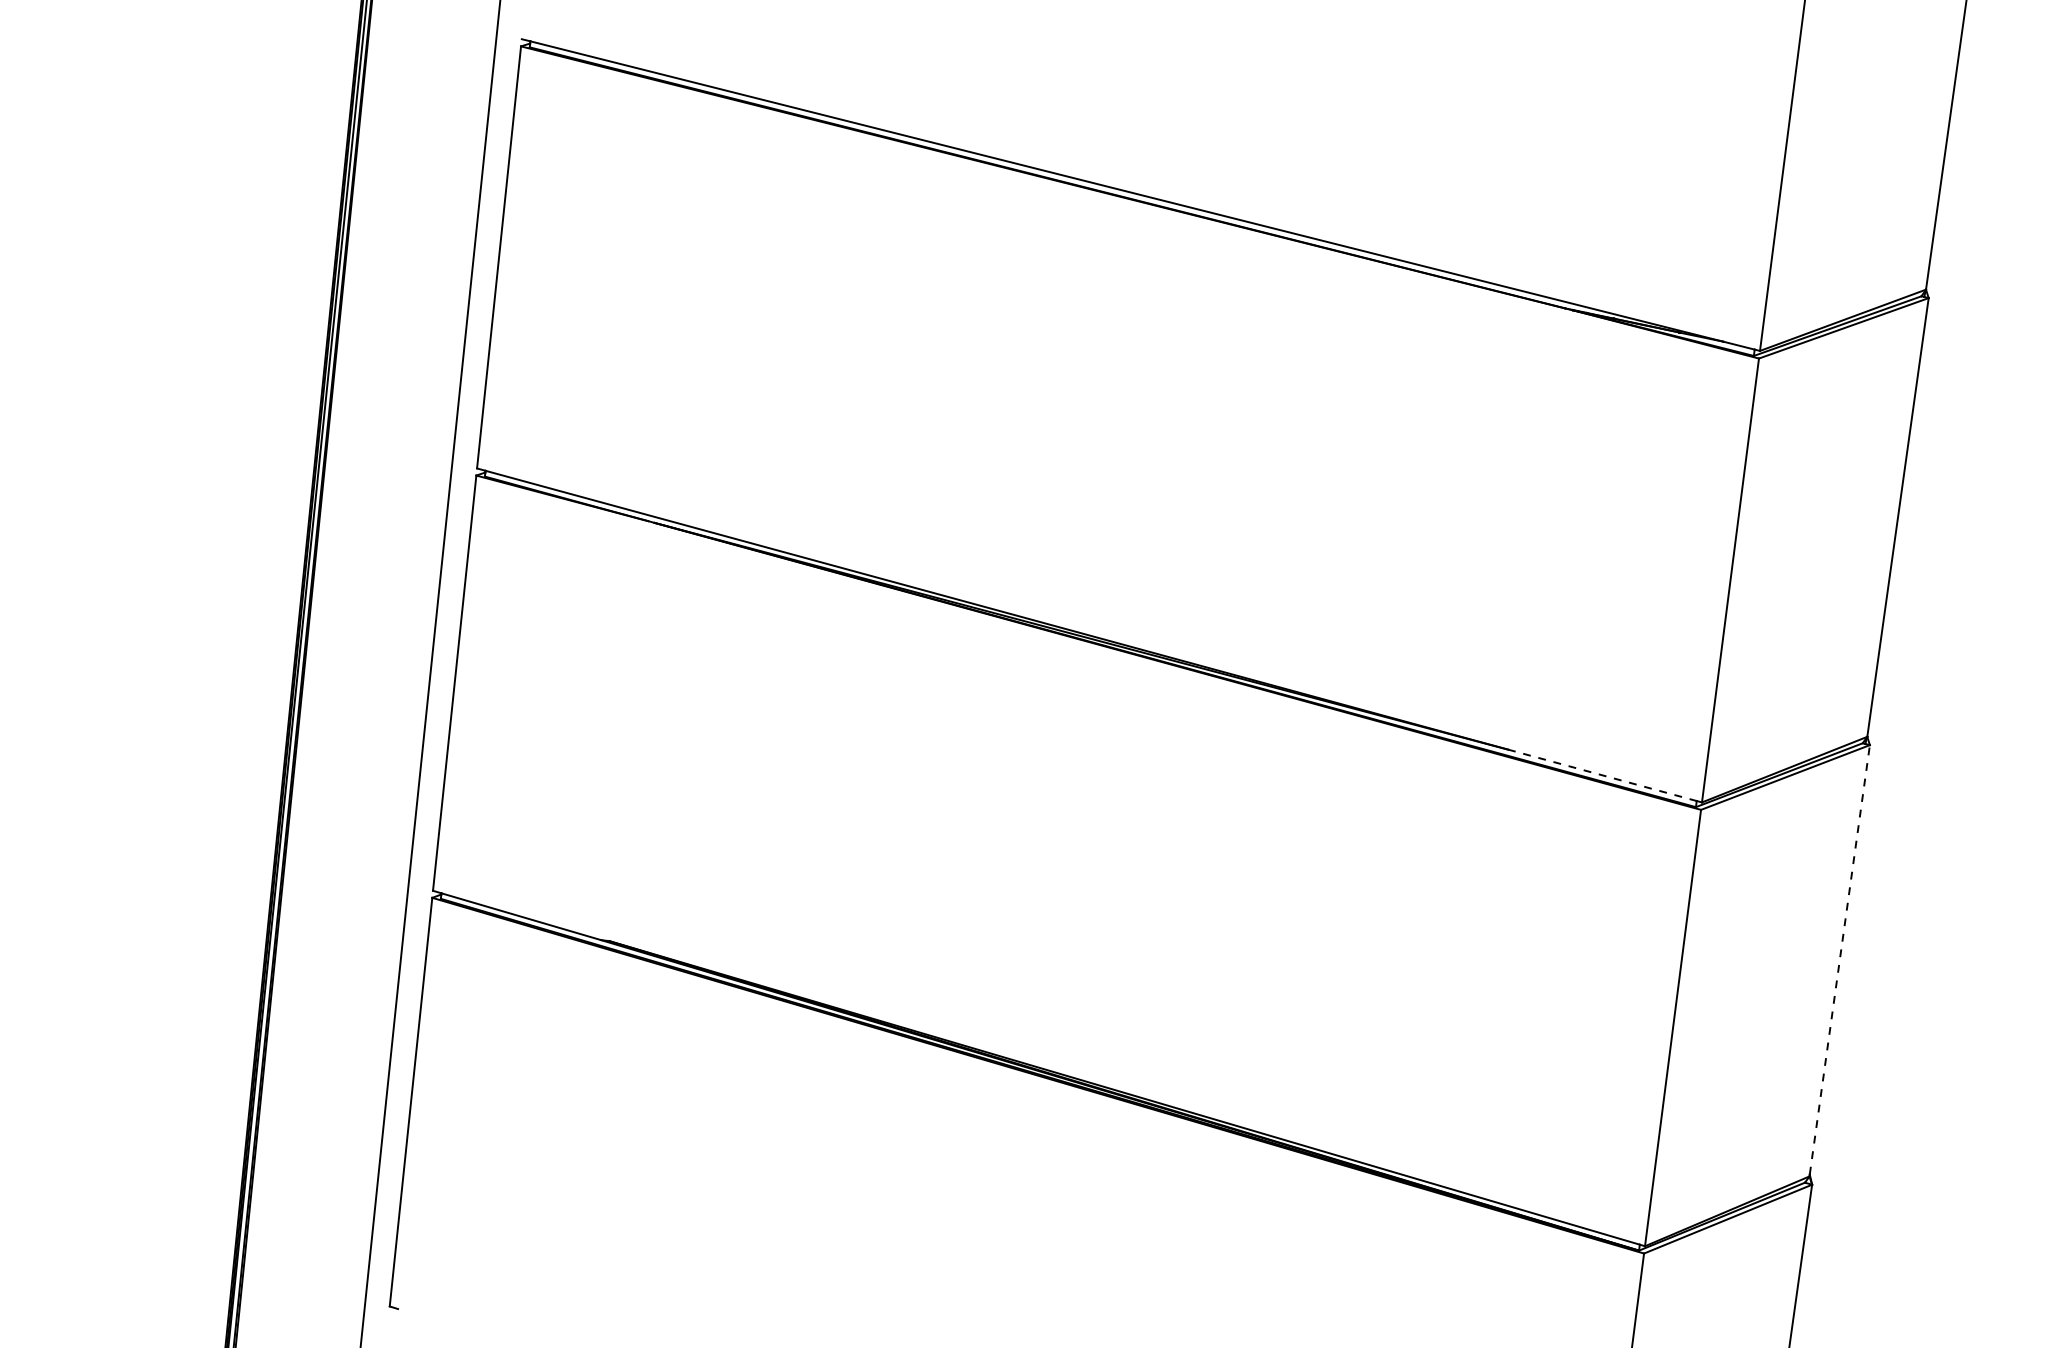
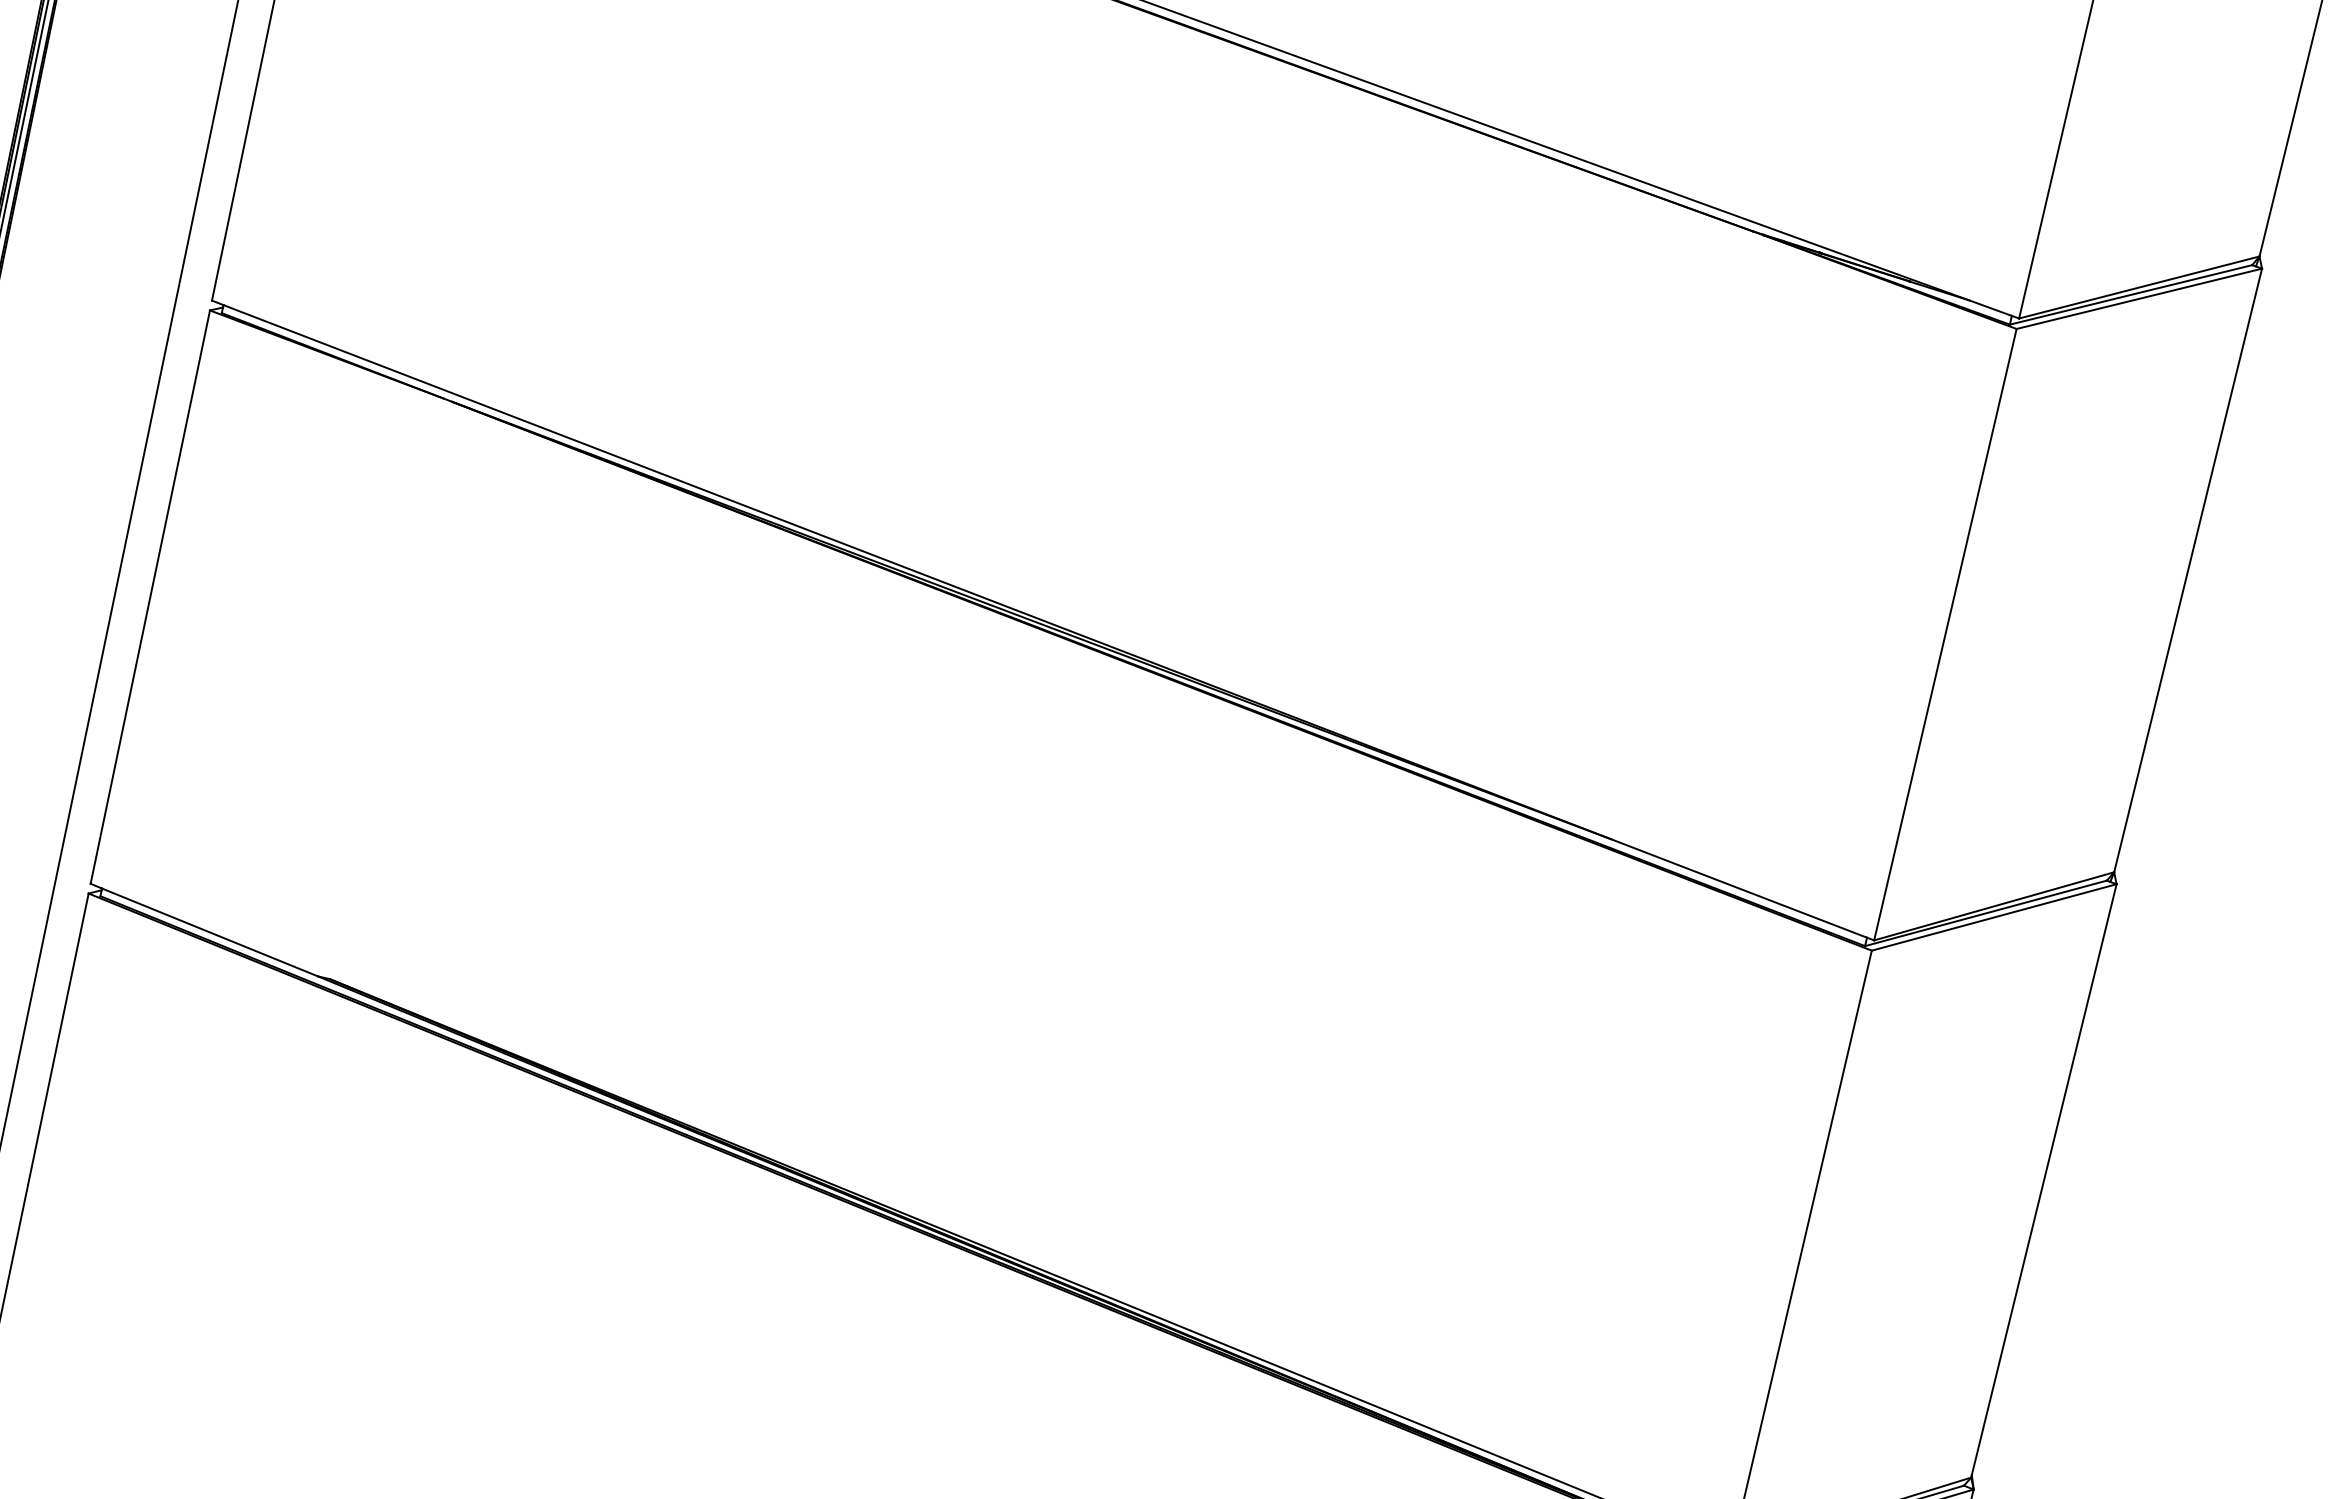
line: (1602, 775) -> (1739, 888), dashed -> solid
line: (1839, 959) -> (2043, 1179), dashed -> solid

